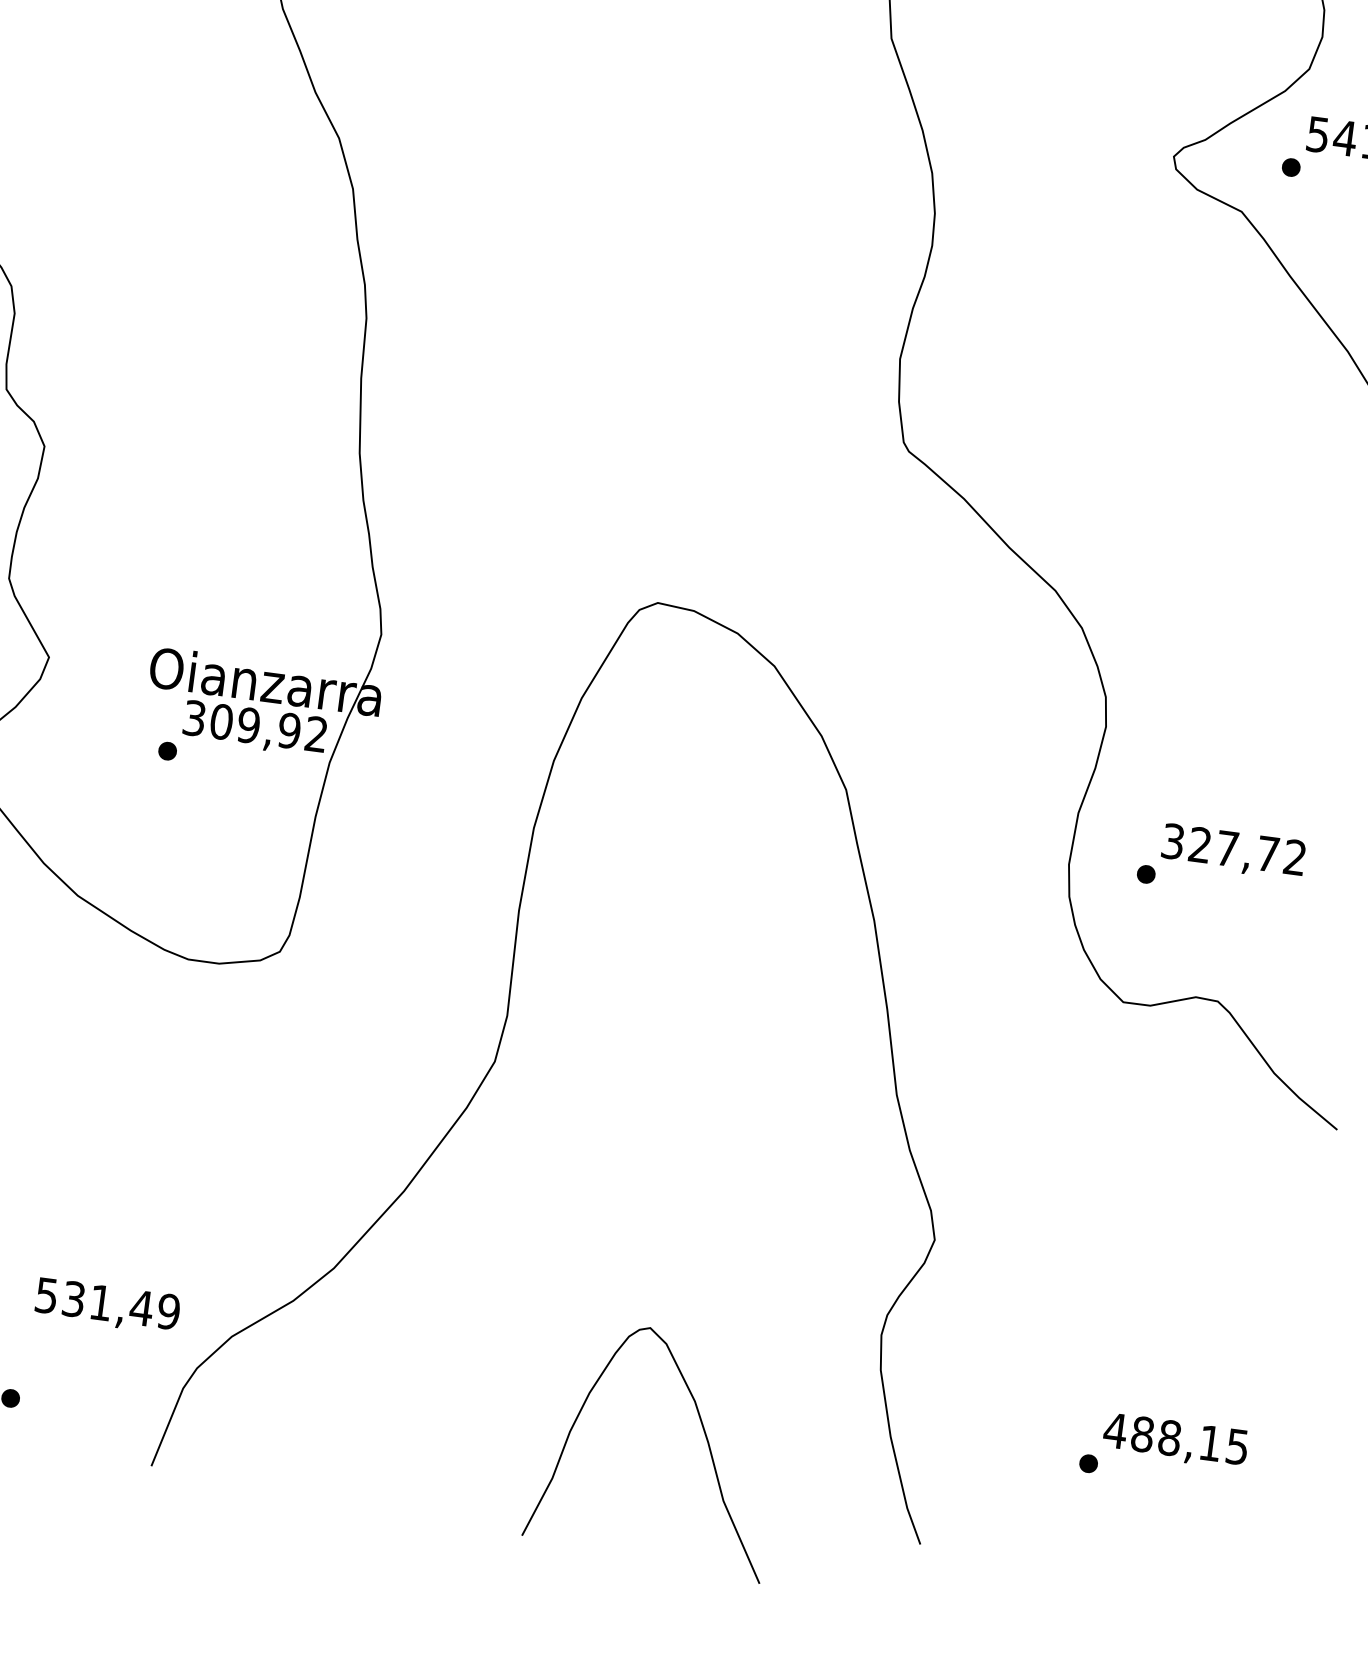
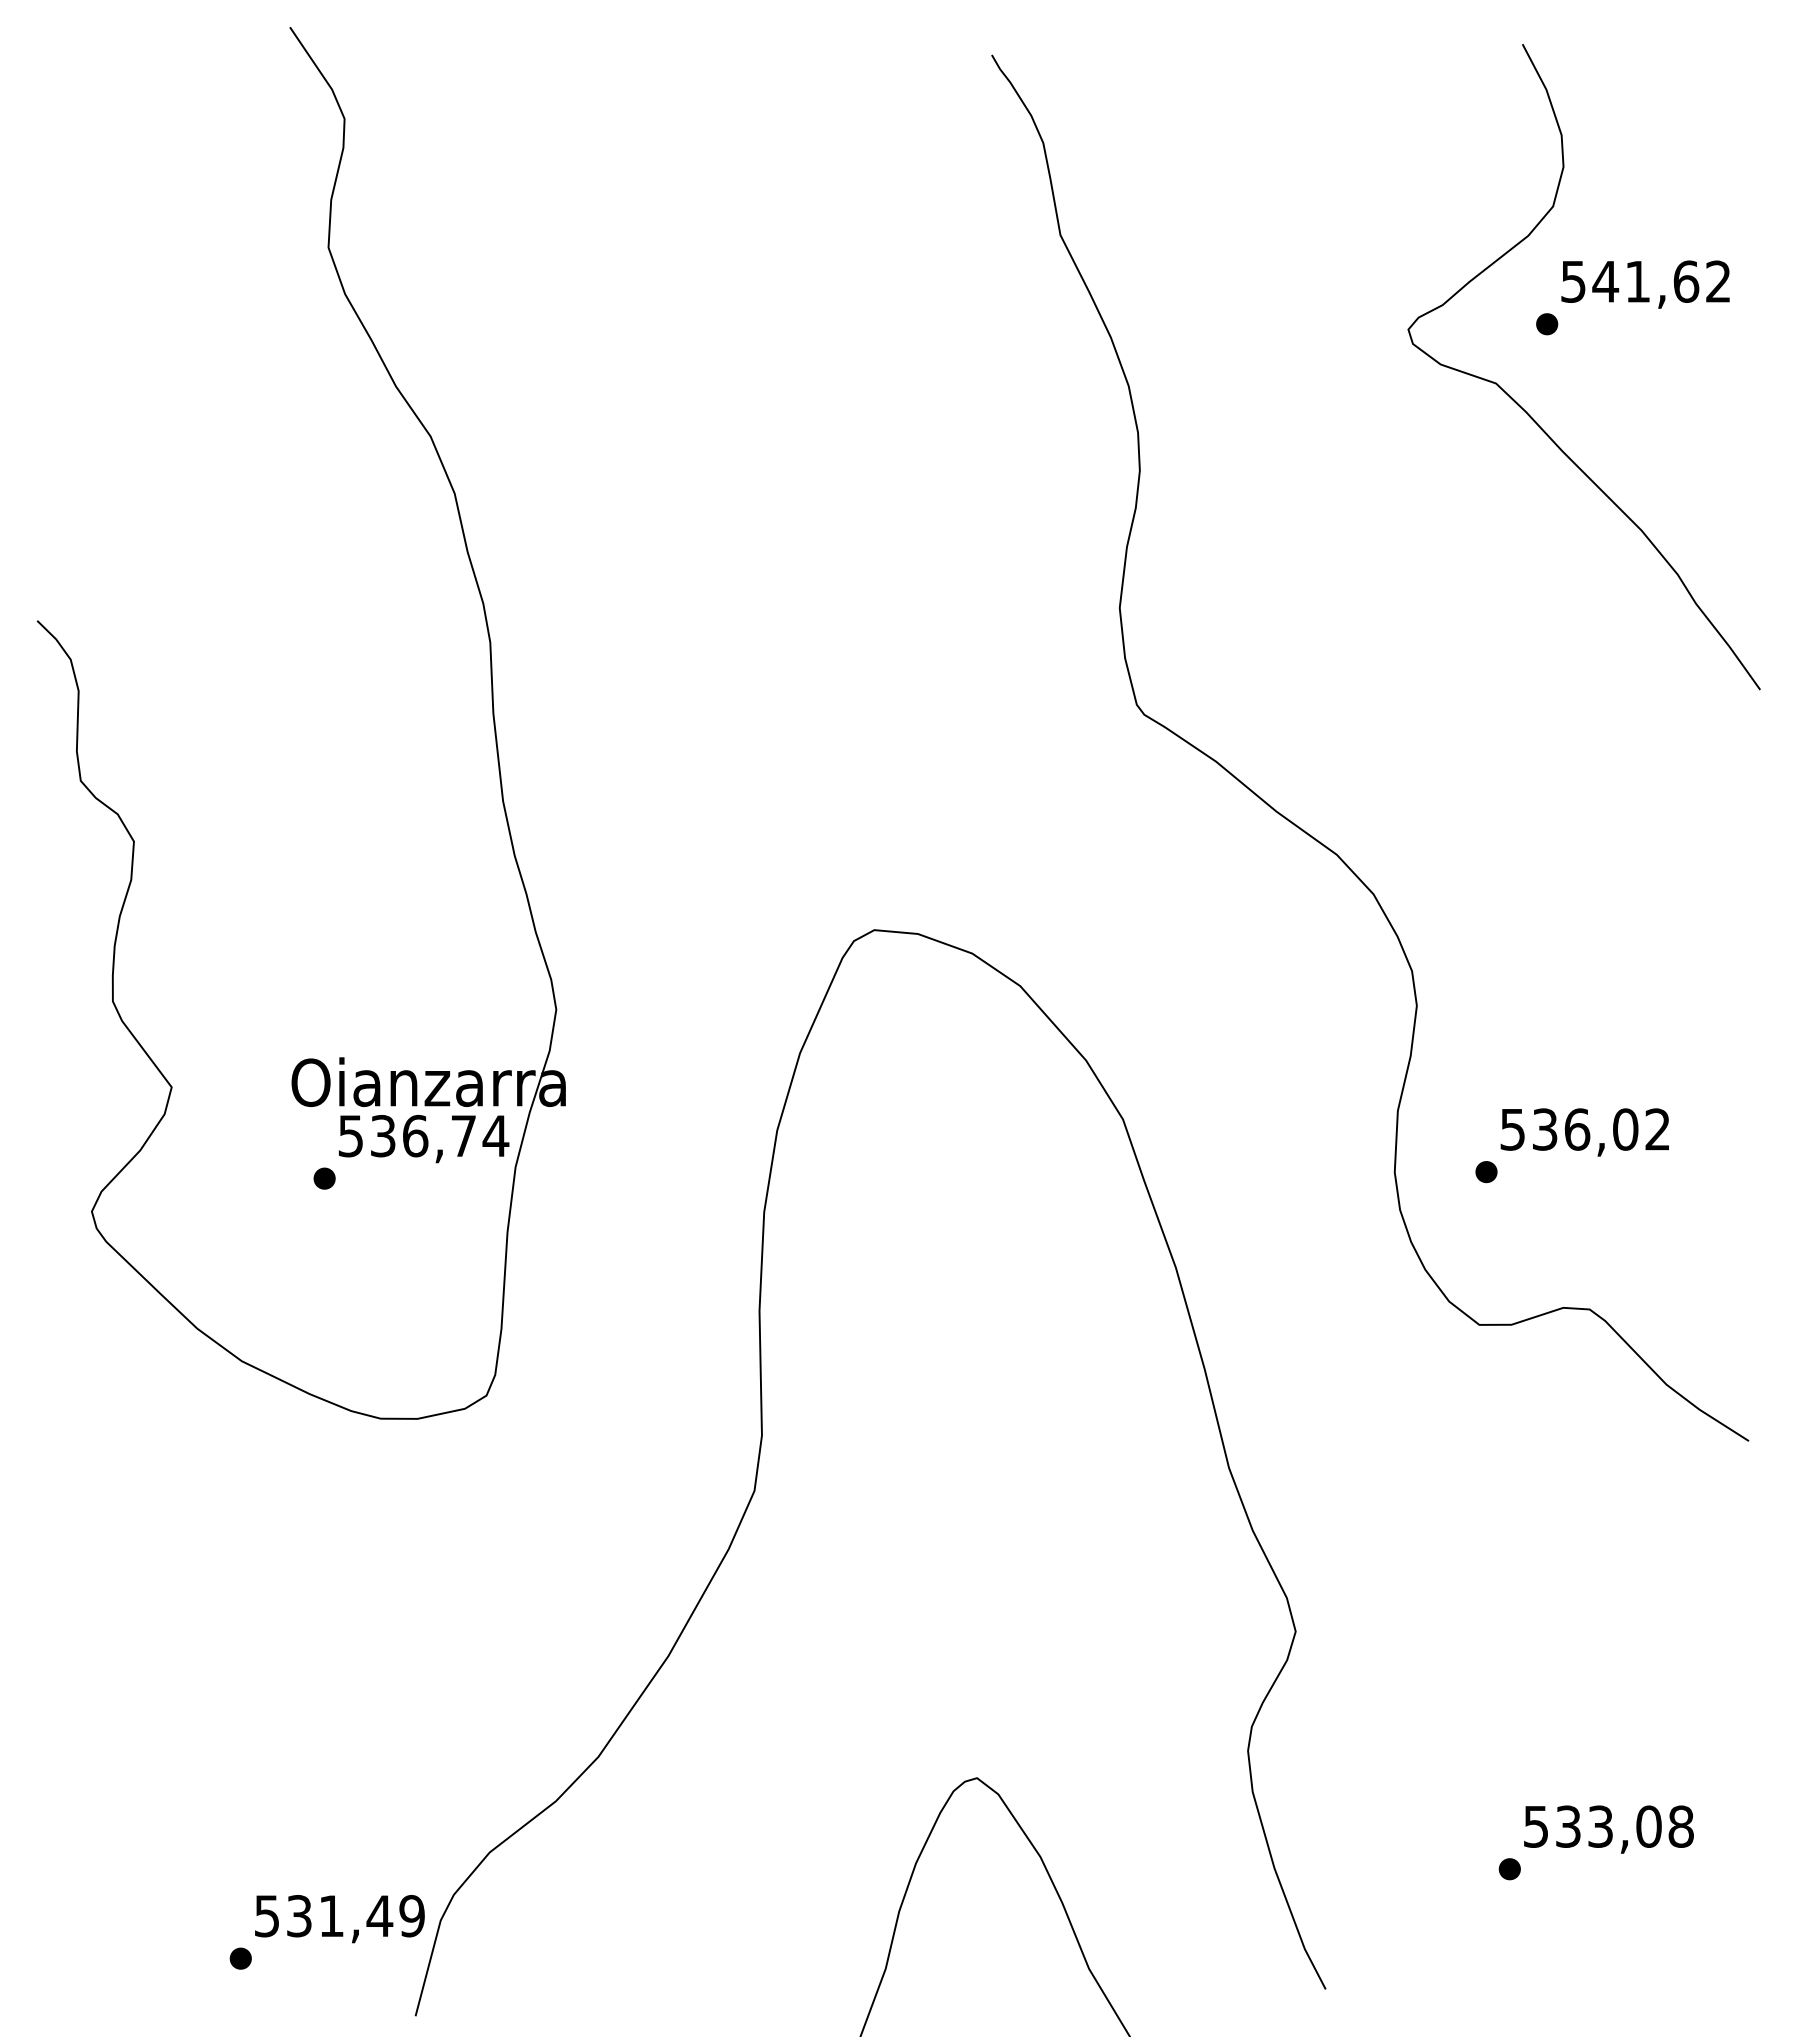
text: (256, 725) -> (424, 1135), 309,92 -> 536,74
text: (1220, 847) -> (1569, 1129), 327,72 -> 536,02
text: (107, 1306) -> (339, 1919), moved
text: (1175, 1438) -> (1607, 1826), 488,15 -> 533,08

